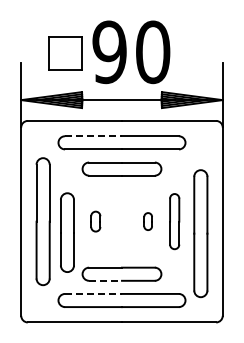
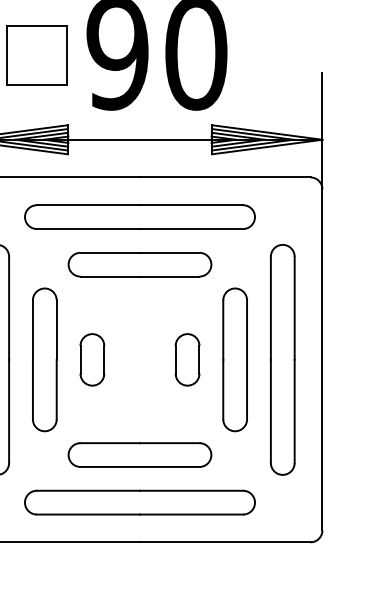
line: (94, 136) -> (90, 205), dashed -> solid
part: (95, 221) -> (92, 359), size x1.43
part: (147, 221) -> (186, 359), size x1.67
part: (174, 221) -> (235, 359), size x1.43
part: (67, 232) -> (44, 359), moved
part: (200, 233) -> (282, 359), moved
line: (106, 280) -> (111, 466), dashed -> solid
line: (94, 293) -> (90, 489), dashed -> solid

